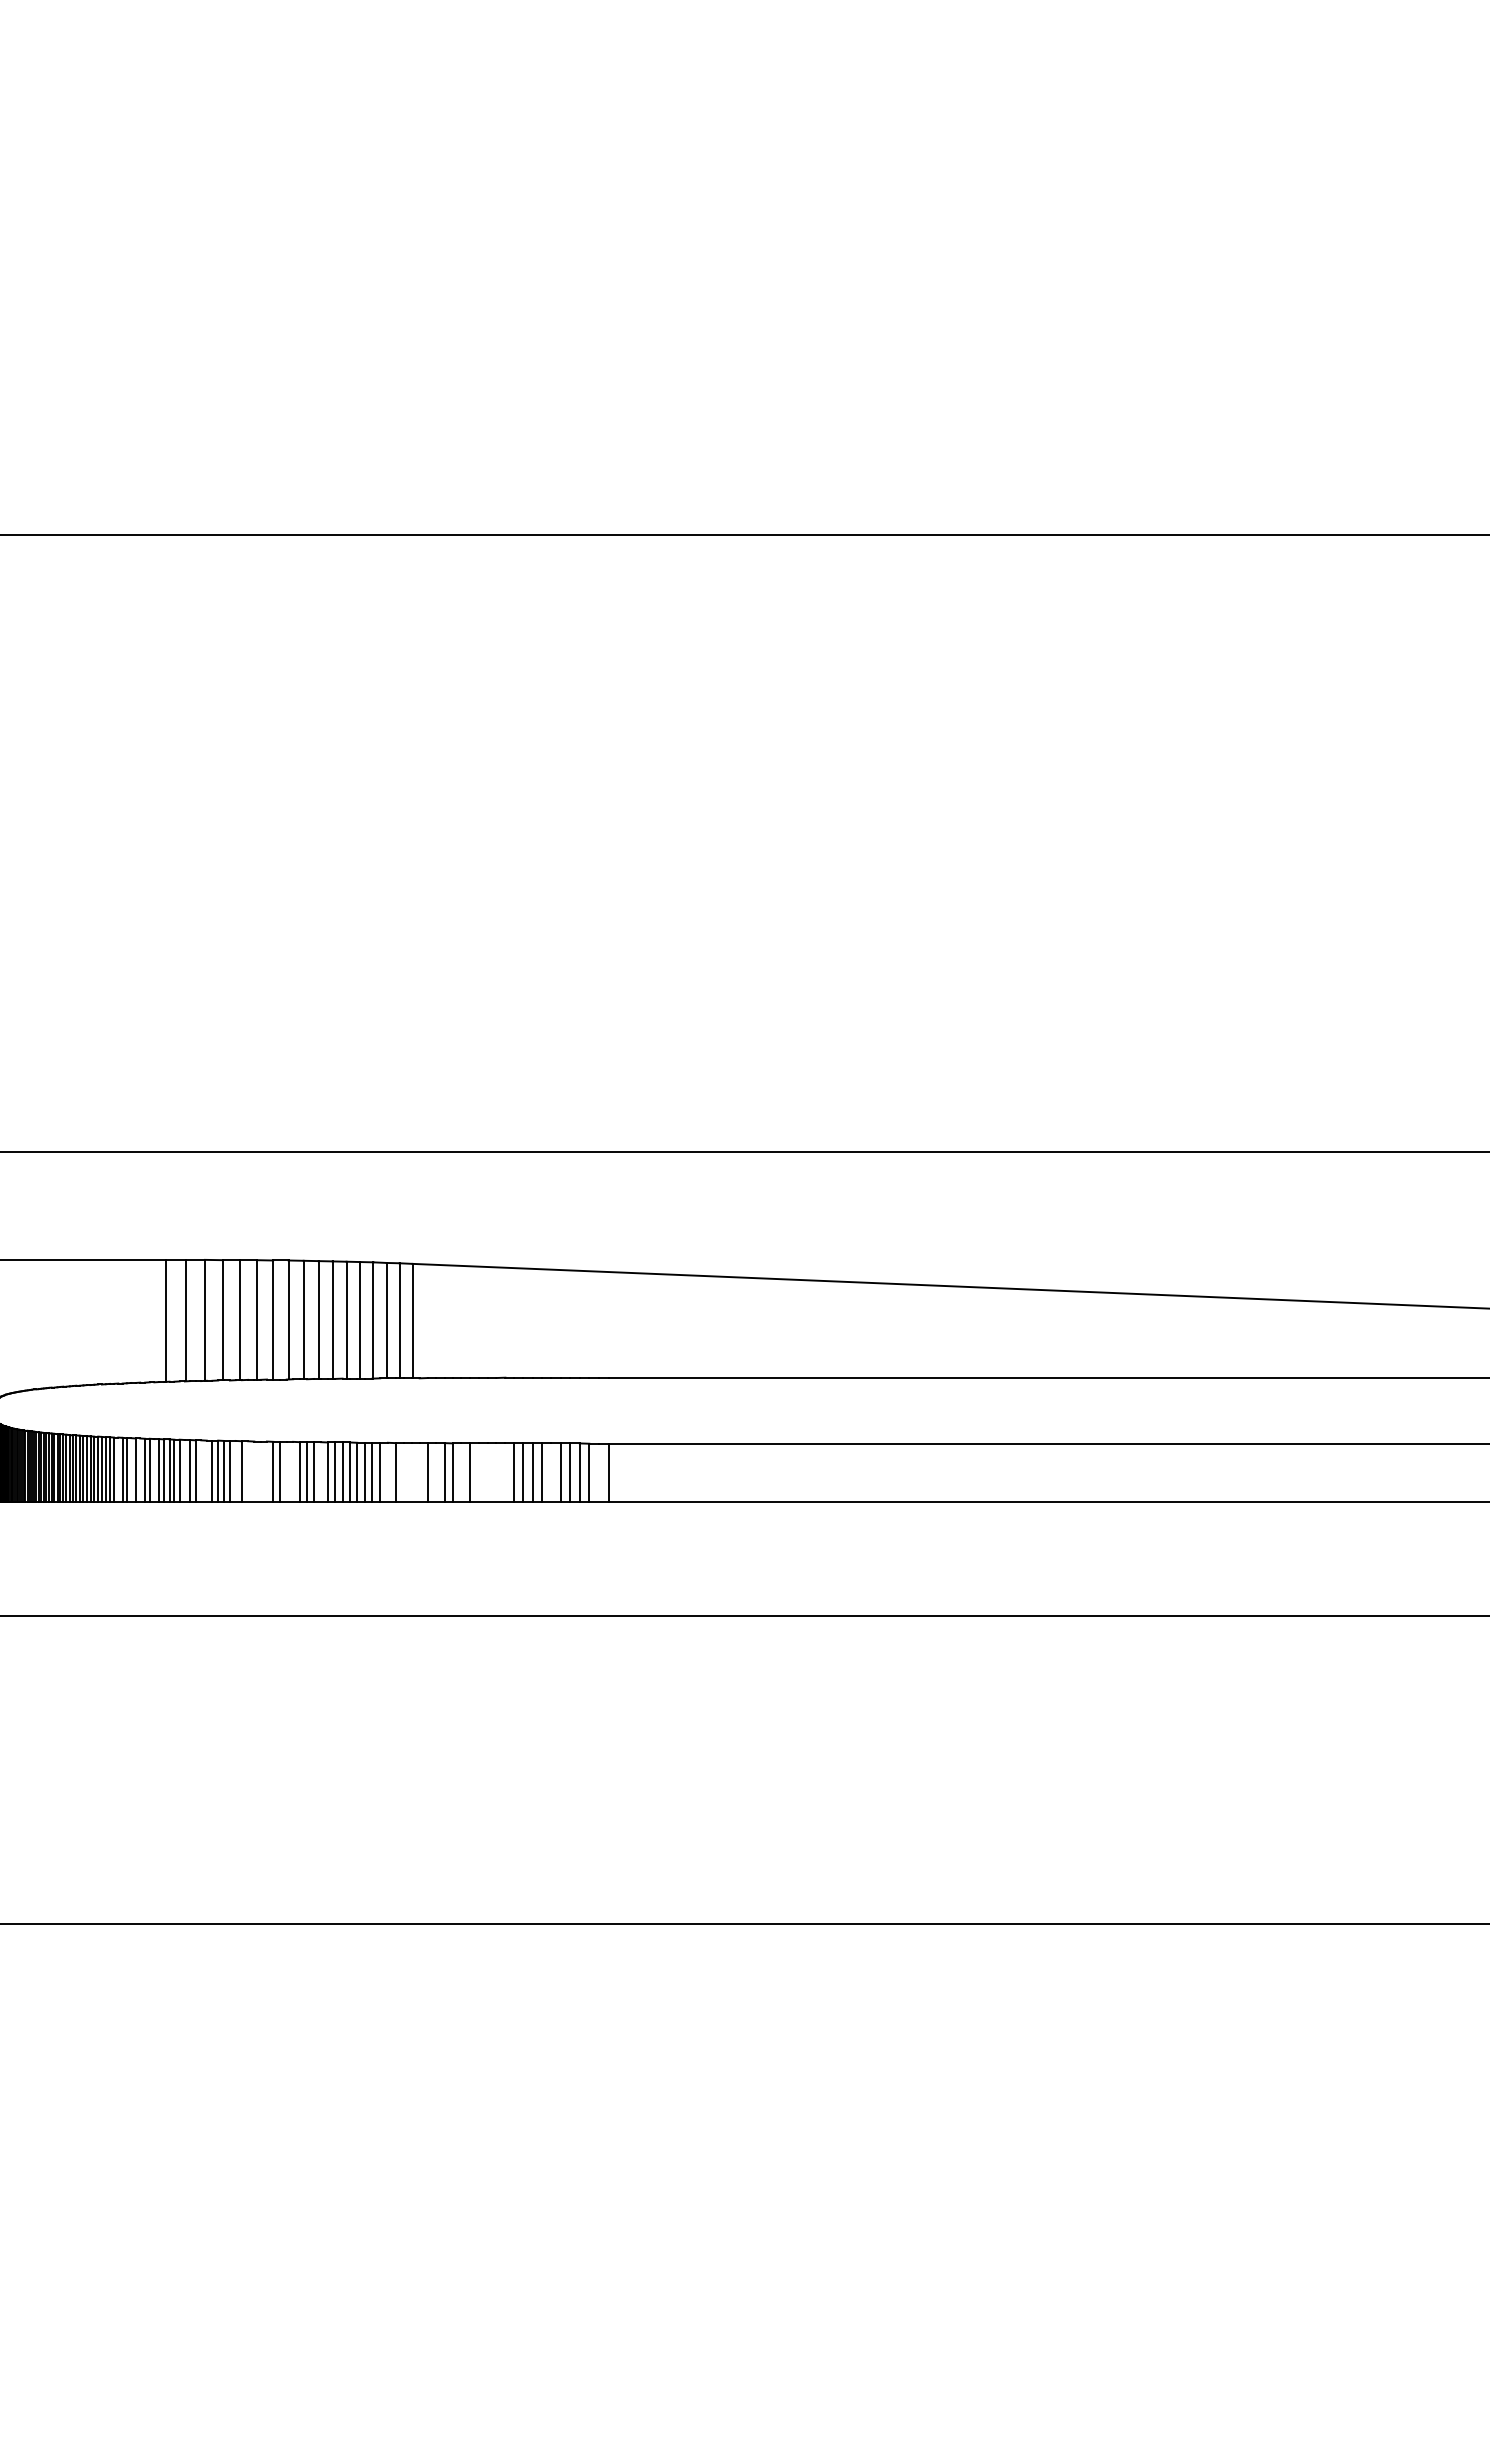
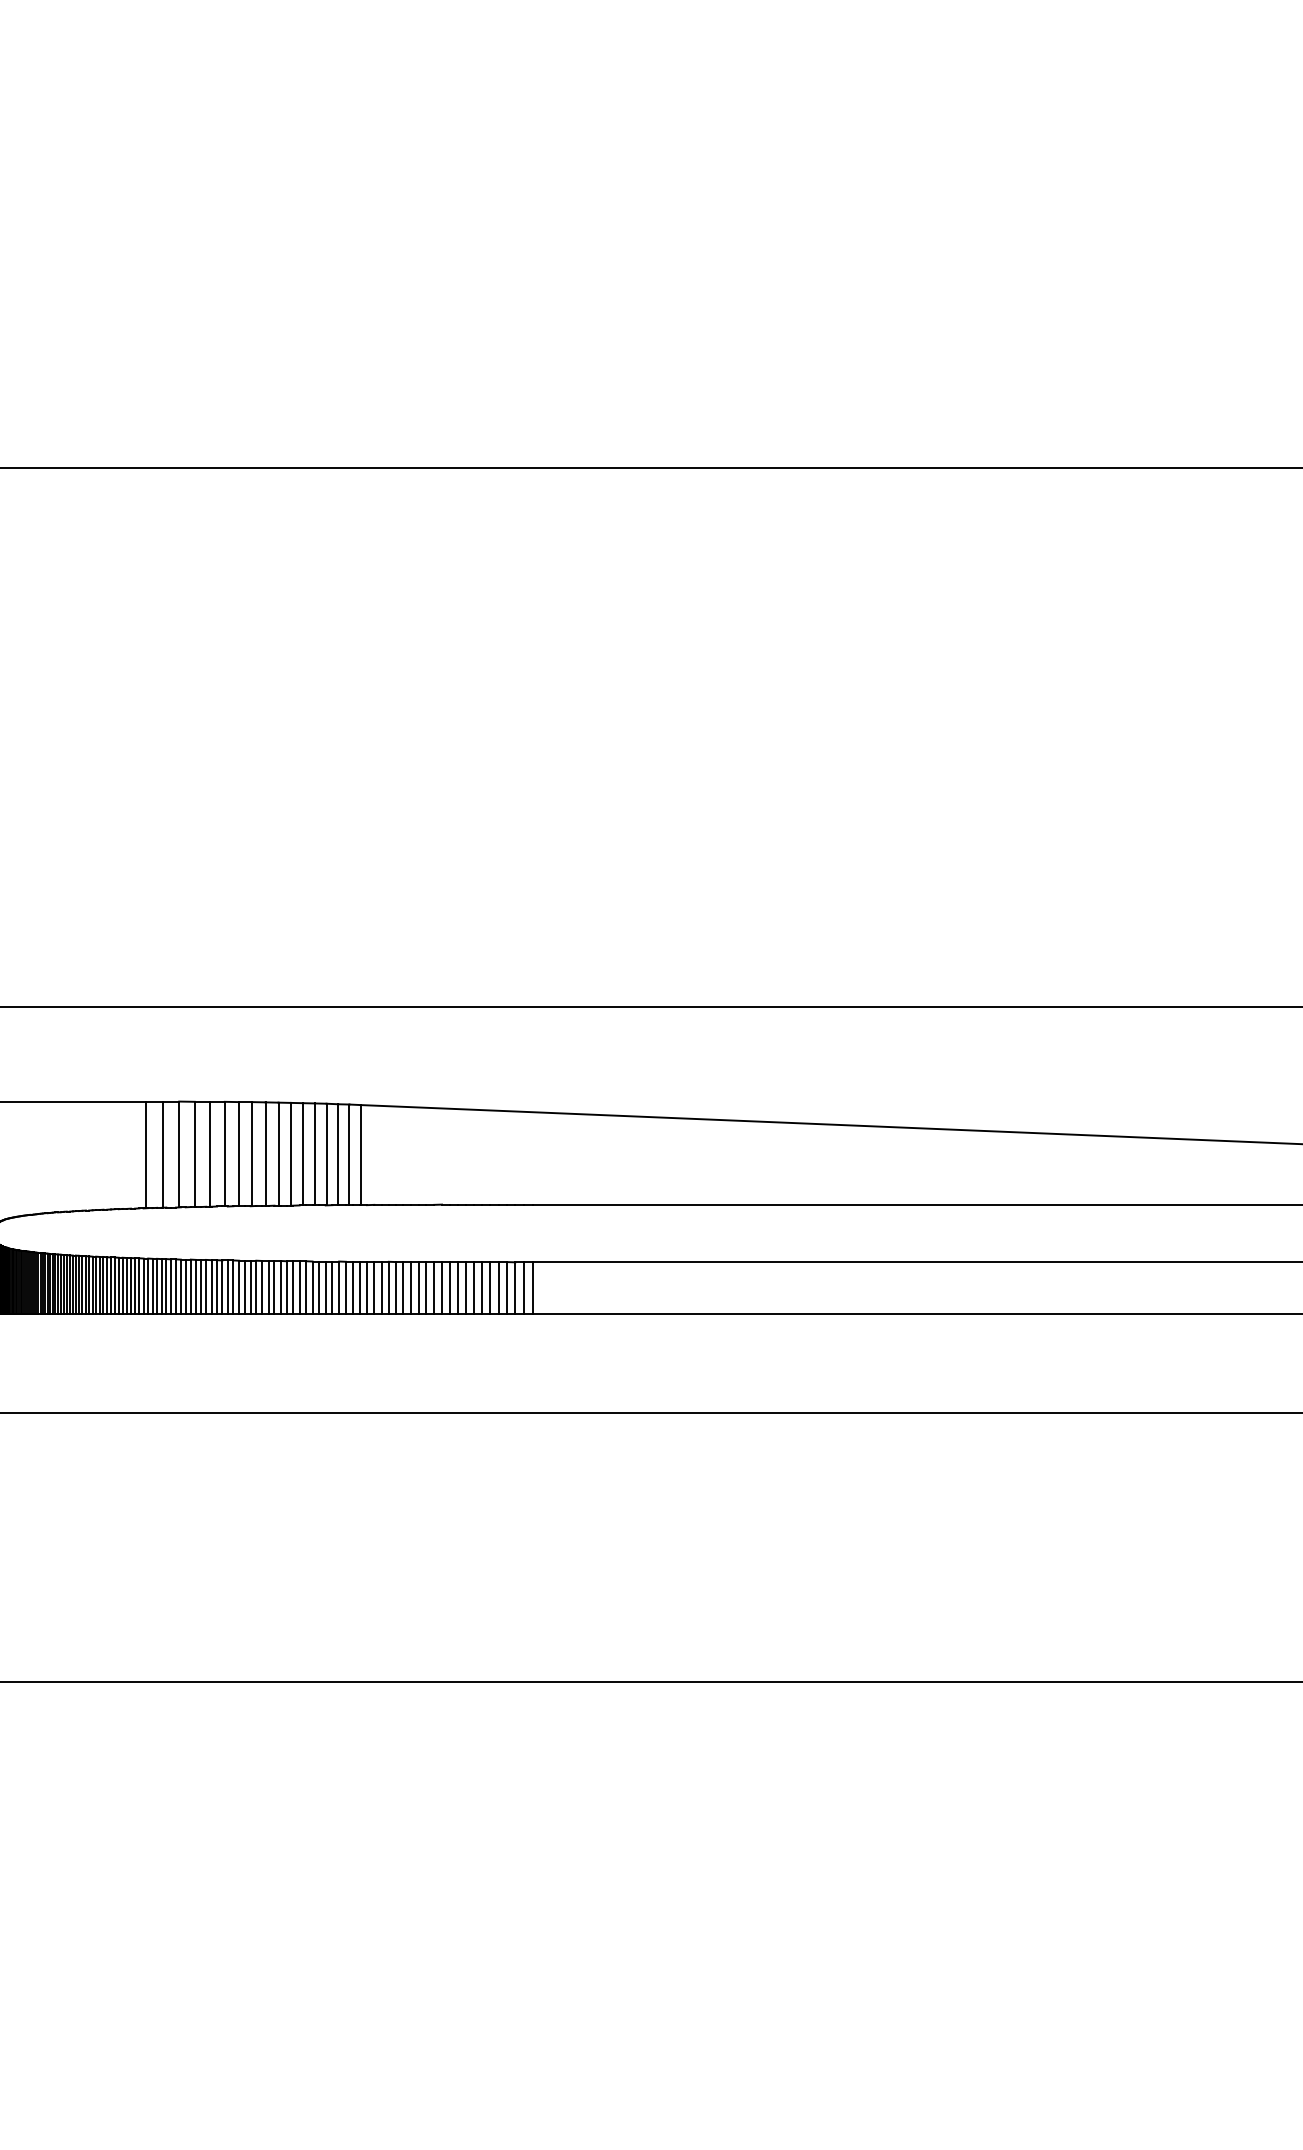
line: (118, 1469) -> (103, 1284), added
line: (131, 1470) -> (114, 1285), added
line: (140, 1470) -> (122, 1285), added
line: (154, 1470) -> (135, 1285), added
line: (184, 1471) -> (161, 1286), added
line: (201, 1471) -> (176, 1286), added
line: (206, 1471) -> (180, 1286), added
line: (235, 1471) -> (205, 1286), added
line: (248, 1471) -> (217, 1286), added
line: (254, 1471) -> (222, 1286), added
line: (260, 1471) -> (227, 1286), added
line: (266, 1471) -> (233, 1286), added
line: (286, 1471) -> (250, 1286), added
line: (293, 1471) -> (256, 1286), added
line: (320, 1472) -> (280, 1287), added
line: (387, 1472) -> (338, 1287), added
line: (403, 1472) -> (352, 1287), added
line: (411, 1472) -> (359, 1287), added
line: (419, 1472) -> (366, 1287), added
line: (436, 1472) -> (381, 1287), added
line: (461, 1472) -> (403, 1287), added
line: (478, 1472) -> (418, 1287), added
line: (487, 1472) -> (426, 1287), added
line: (496, 1472) -> (434, 1287), added
line: (505, 1472) -> (442, 1287), added
line: (551, 1472) -> (482, 1287), added
line: (599, 1472) -> (524, 1287), added

